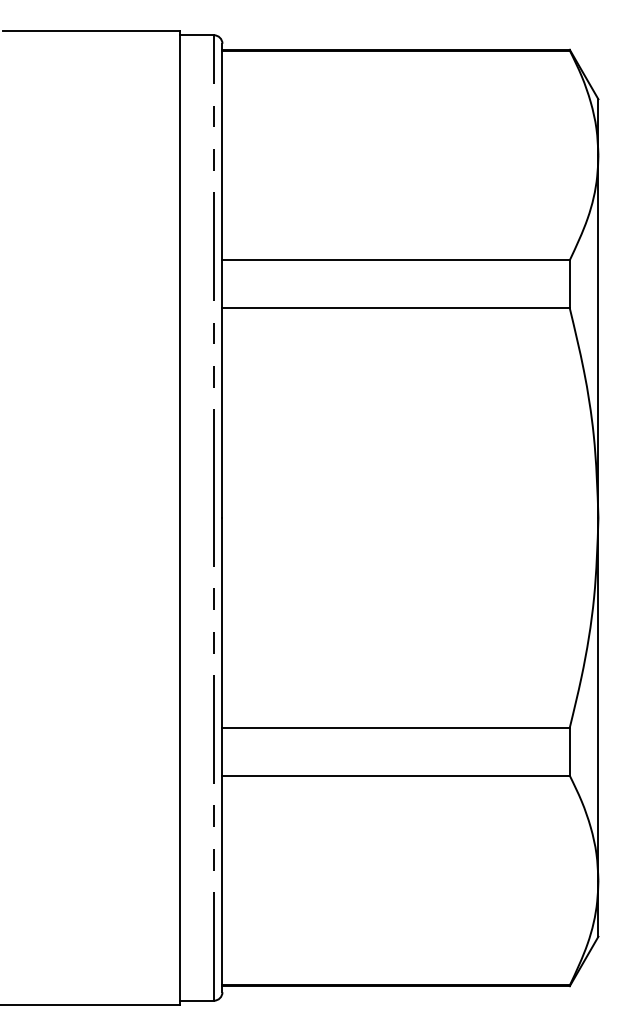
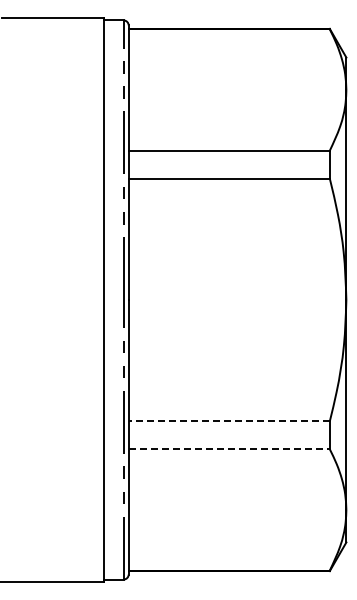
line: (396, 727) -> (229, 421), solid -> dashed
line: (396, 776) -> (229, 449), solid -> dashed

